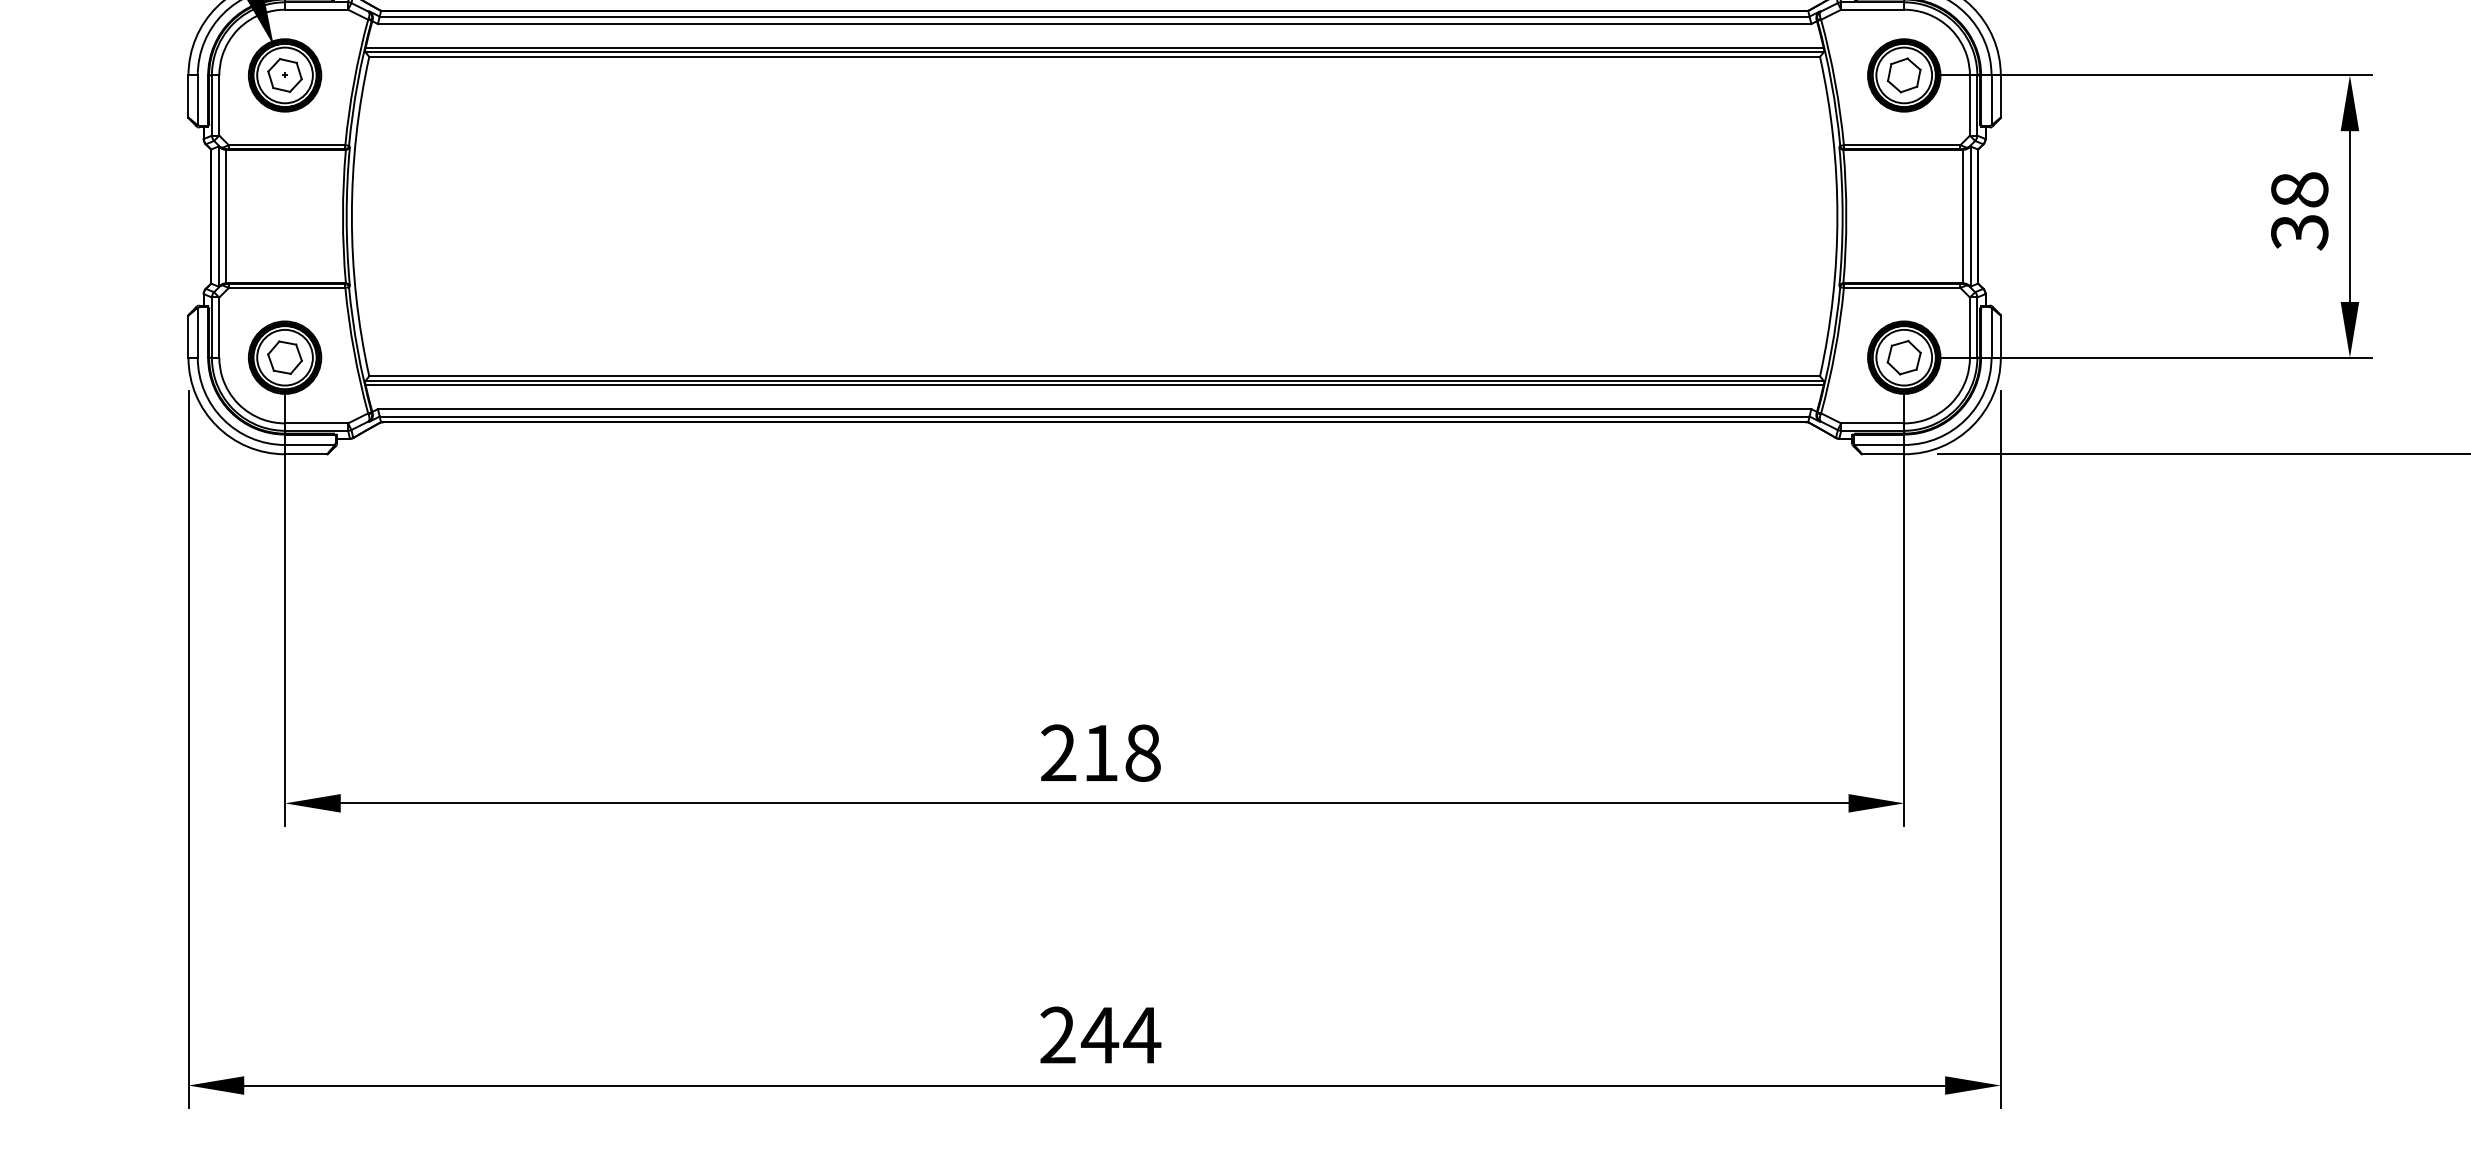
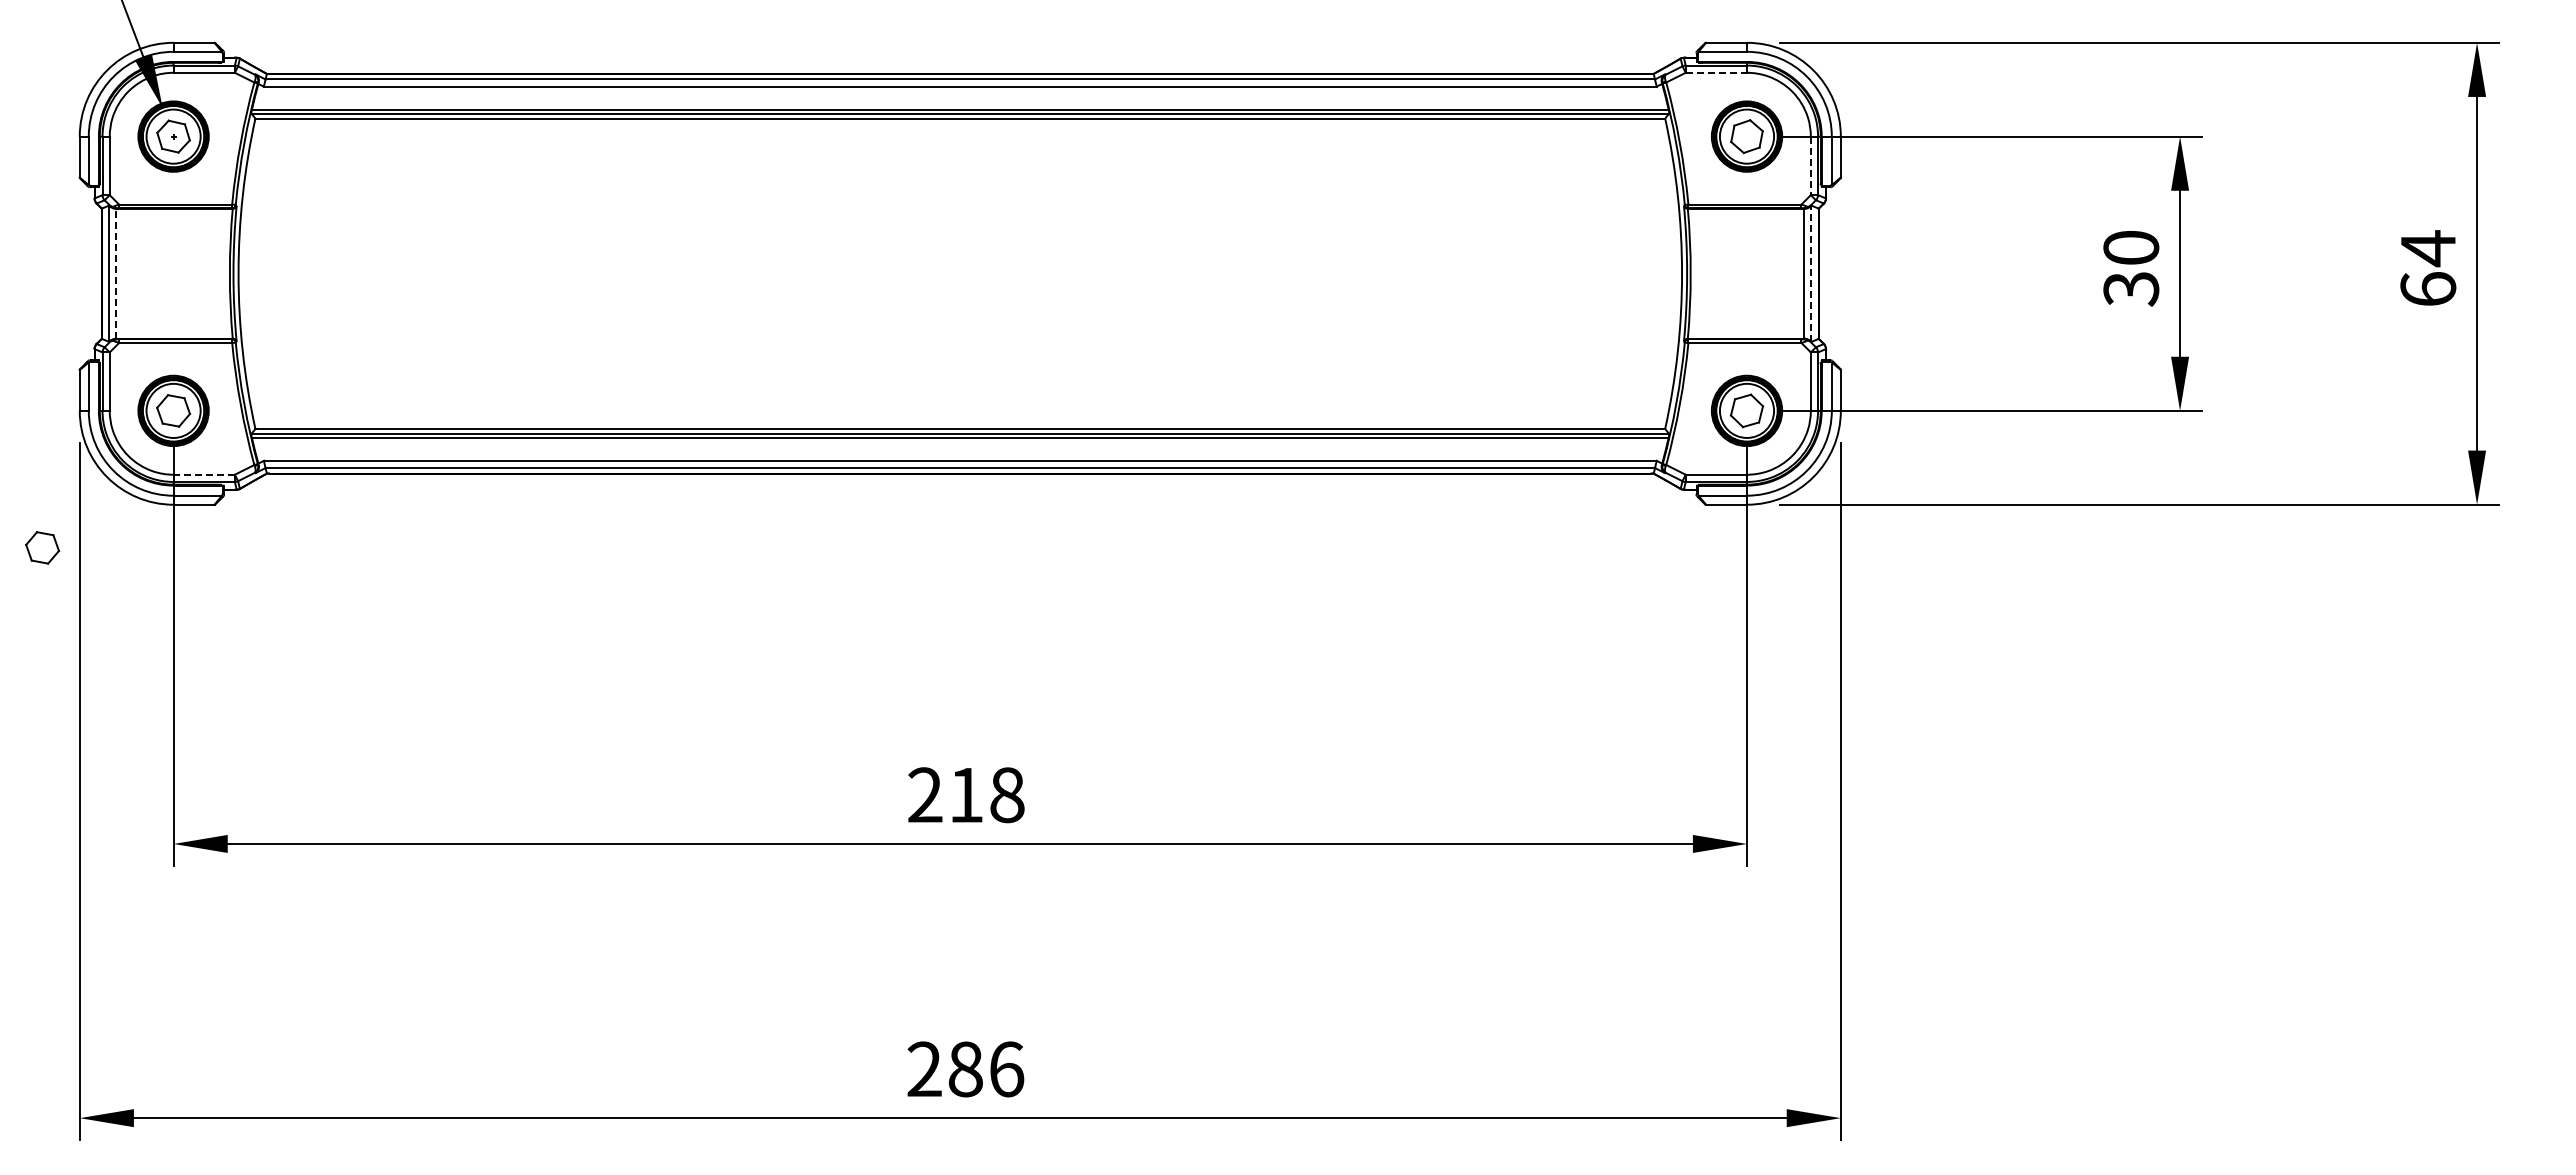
line: (1872, 9) -> (1716, 72), solid -> dashed
line: (1969, 106) -> (1810, 166), solid -> dashed
text: (2299, 189) -> (2131, 247), 38 -> 30
line: (226, 216) -> (116, 273), solid -> dashed
line: (1970, 216) -> (1811, 273), solid -> dashed
line: (316, 423) -> (204, 474), solid -> dashed
part: (150, 498) -> (42, 547), added
text: (1121, 1035) -> (986, 1069), 244 -> 286

